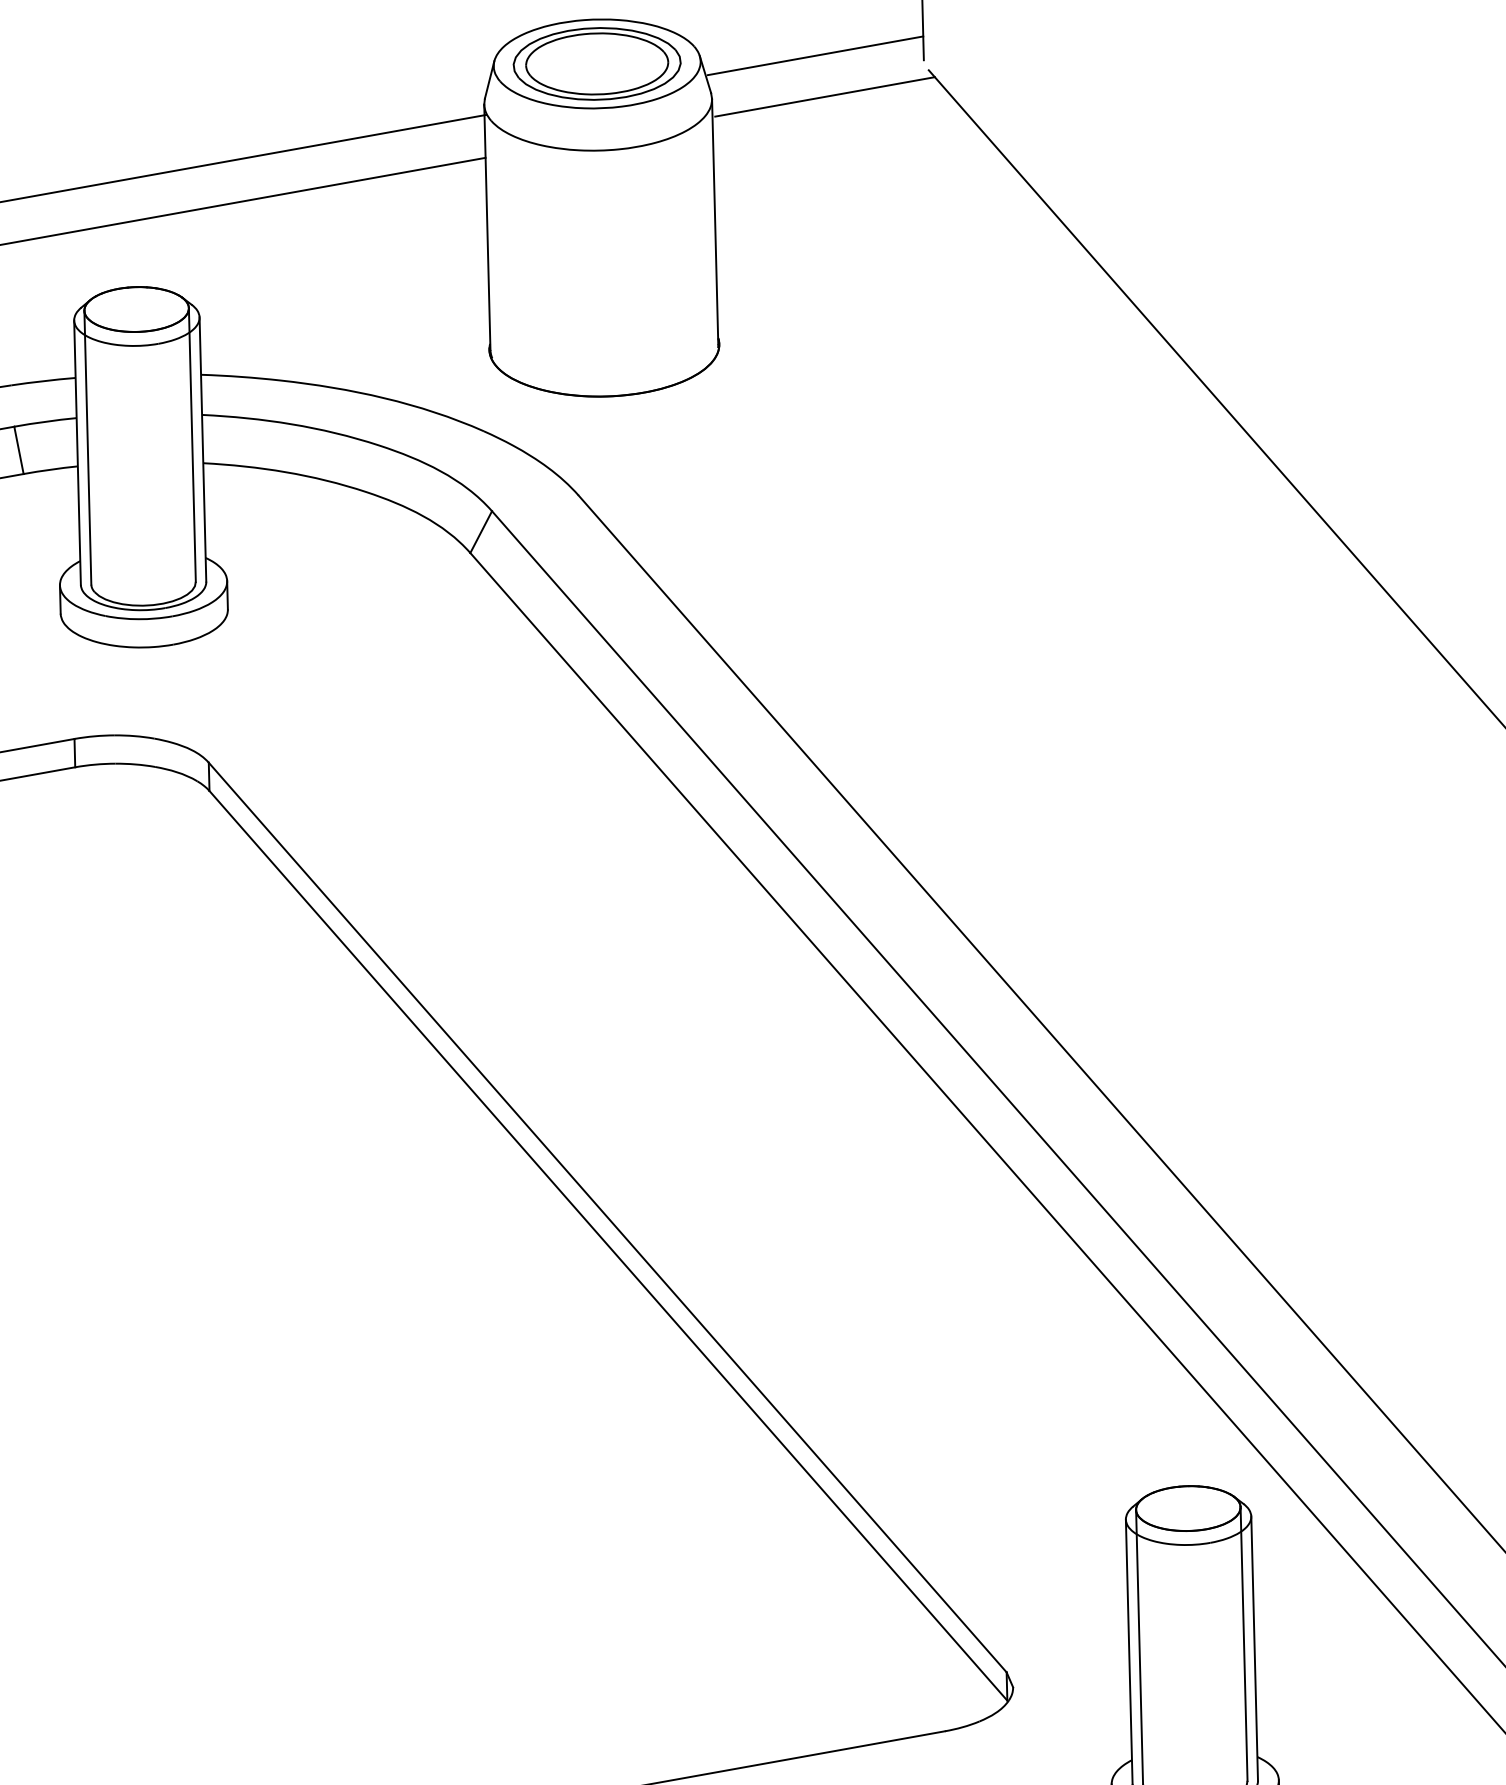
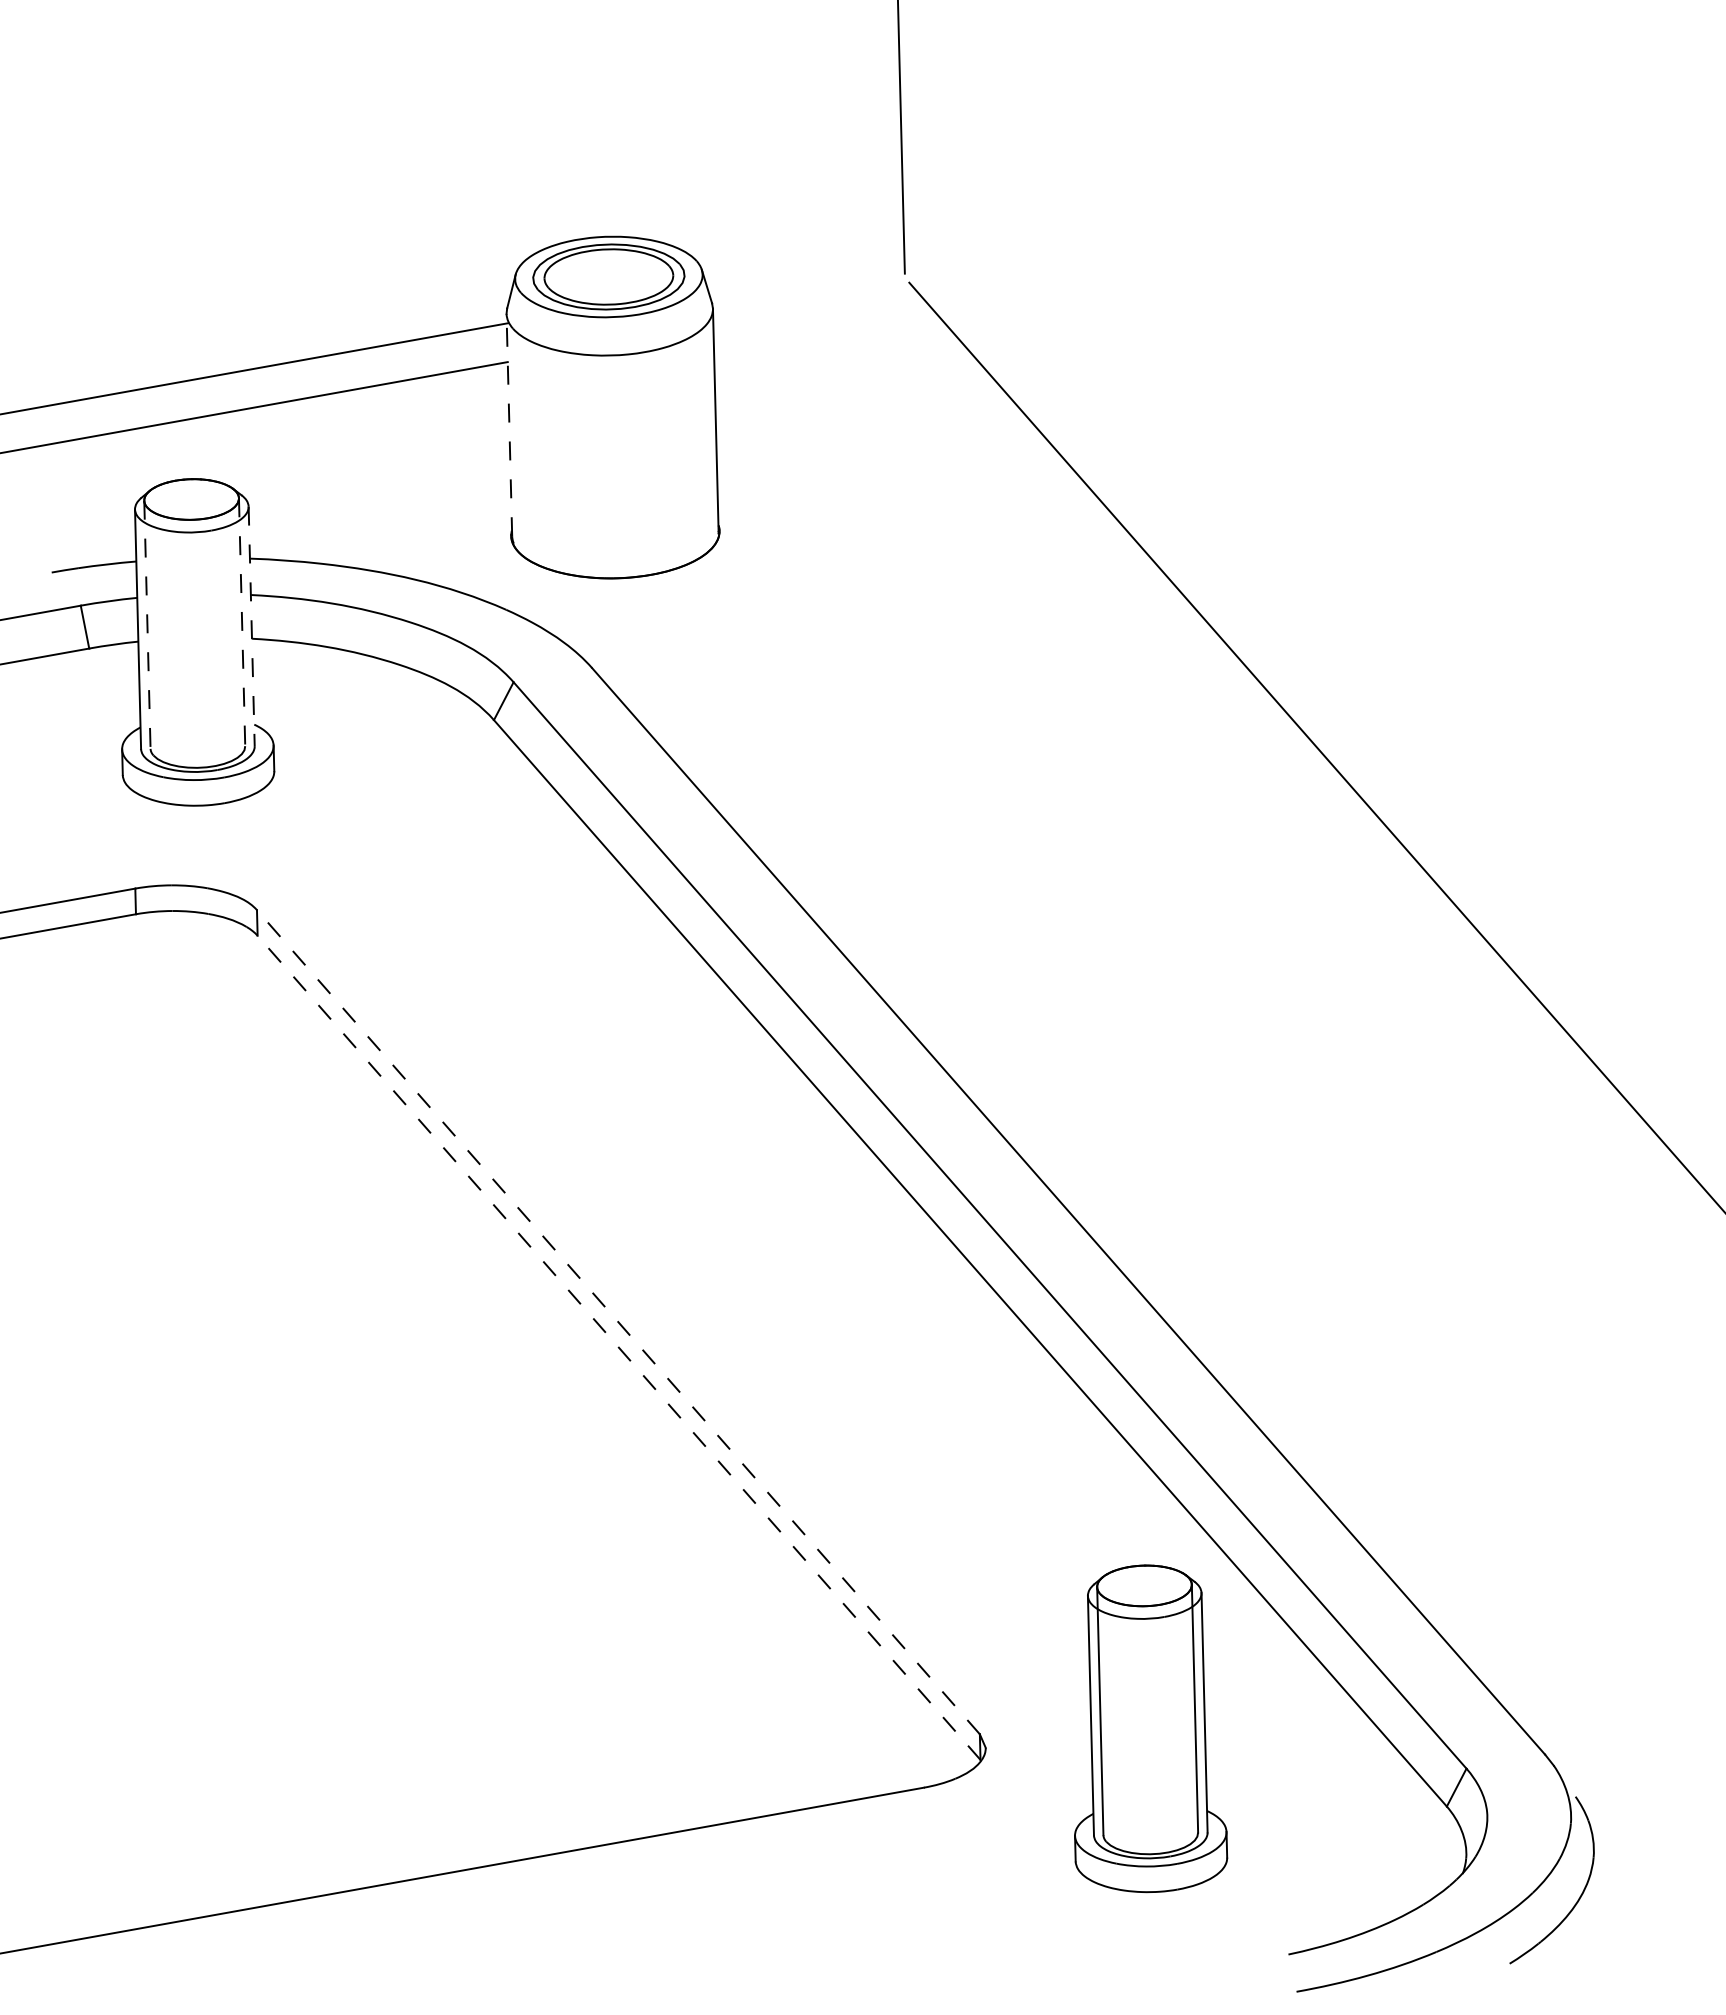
line: (815, 55) -> (806, 269), removed
line: (824, 96) -> (814, 306), removed
line: (487, 226) -> (509, 424), solid -> dashed
line: (192, 445) -> (242, 622), solid -> dashed
line: (87, 448) -> (147, 625), solid -> dashed
line: (202, 449) -> (251, 626), solid -> dashed
line: (607, 1216) -> (618, 1321), solid -> dashed
line: (607, 1245) -> (618, 1347), solid -> dashed

